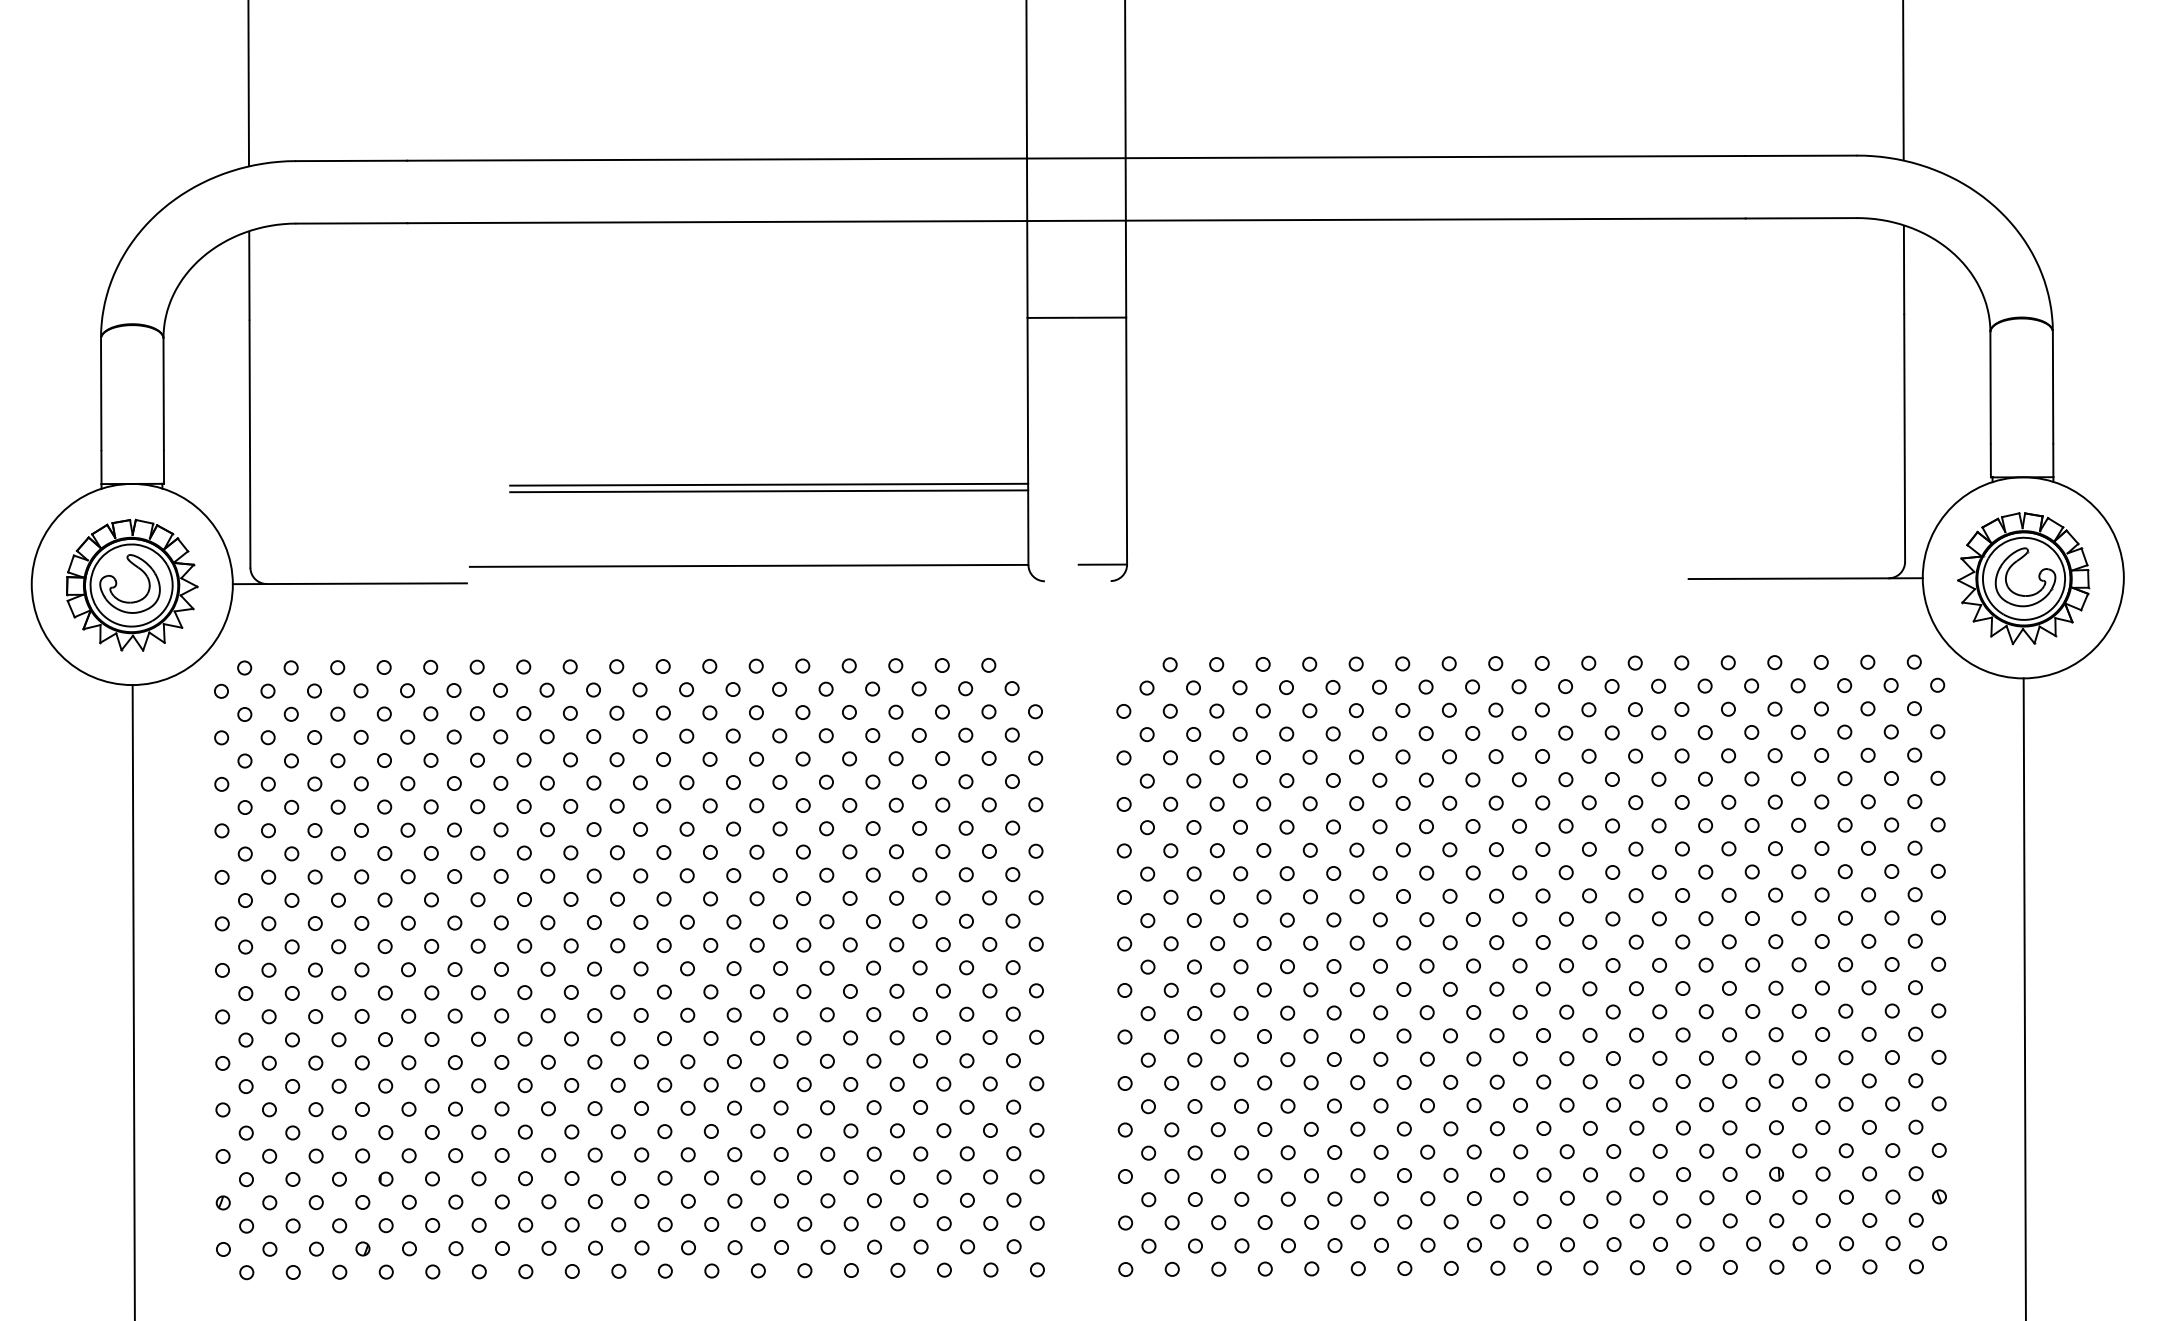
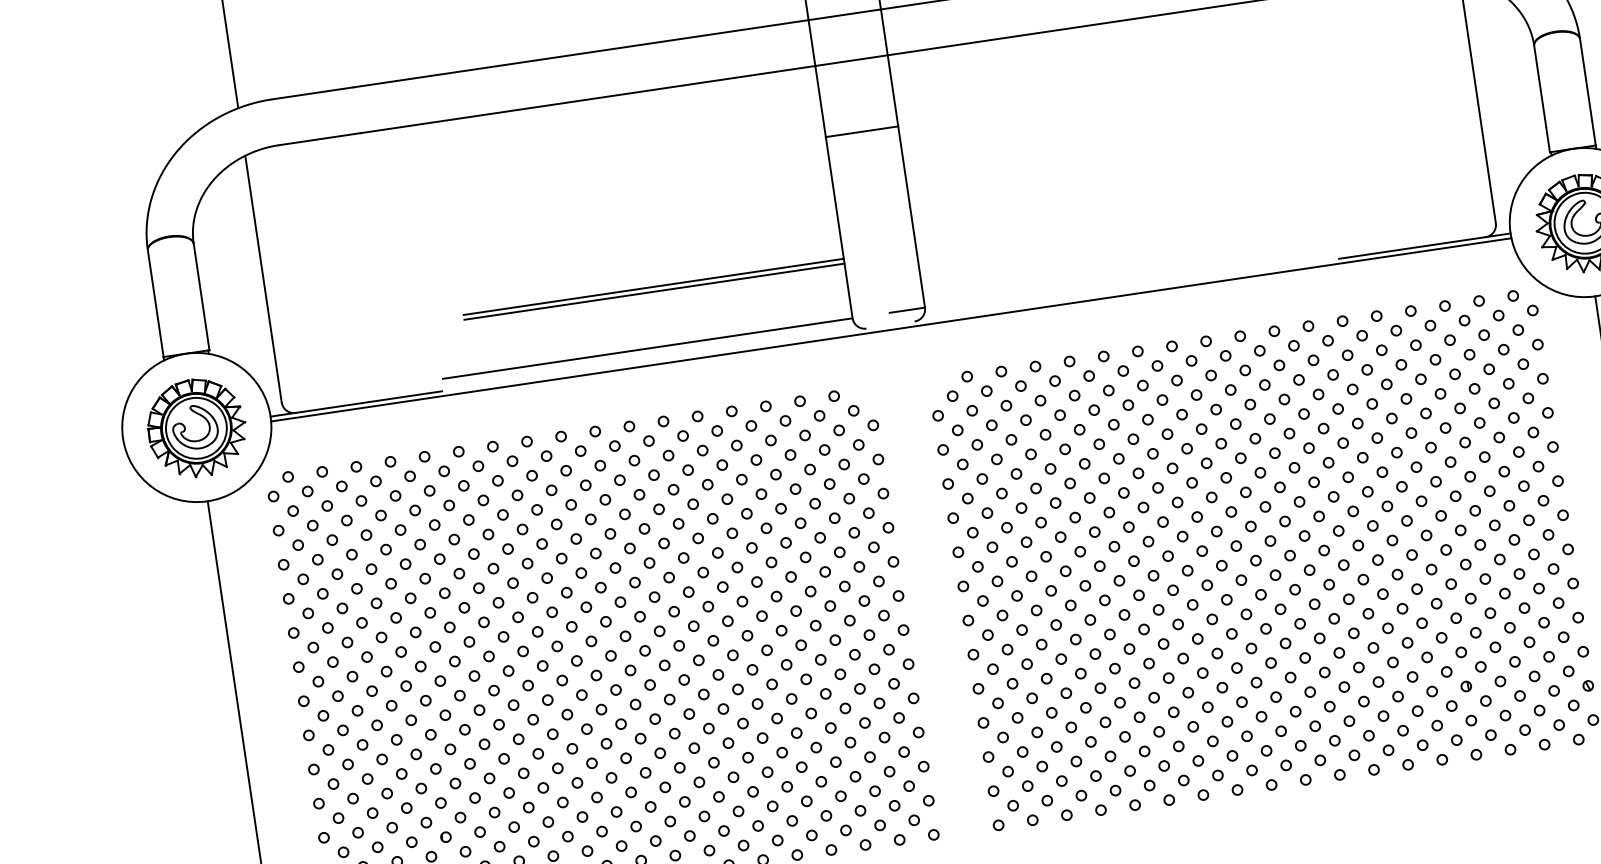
line: (1077, 587) -> (891, 329), added

